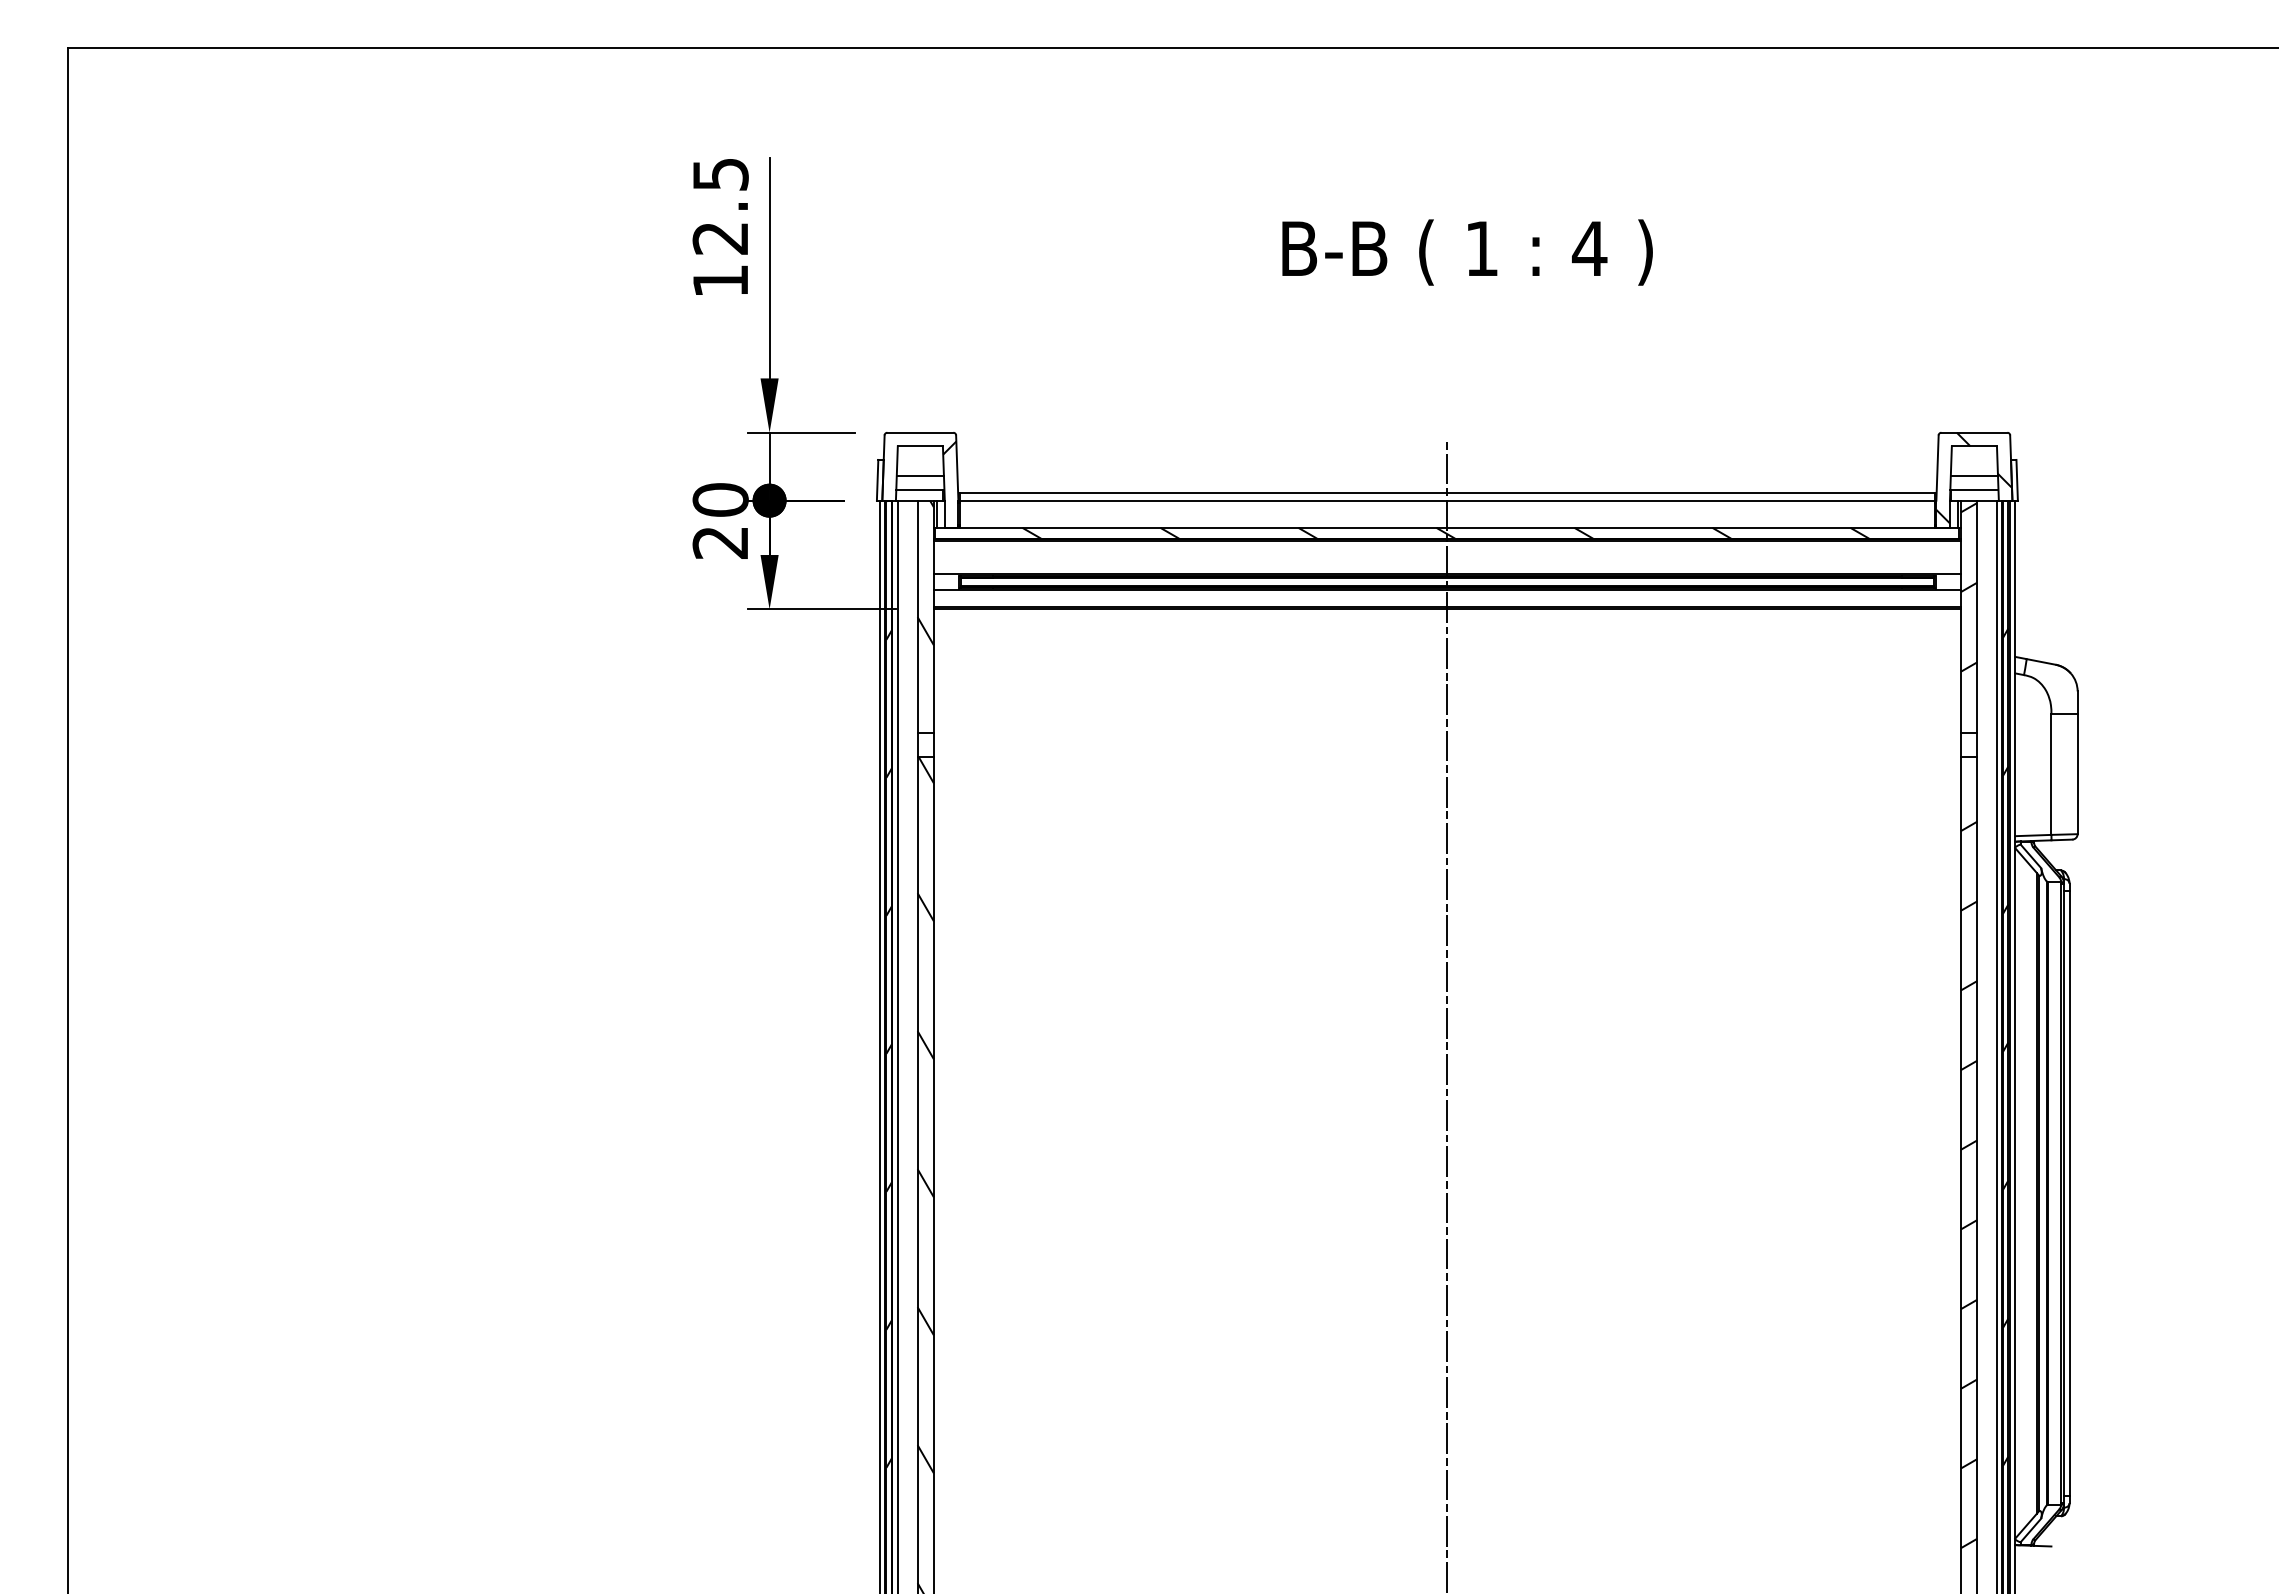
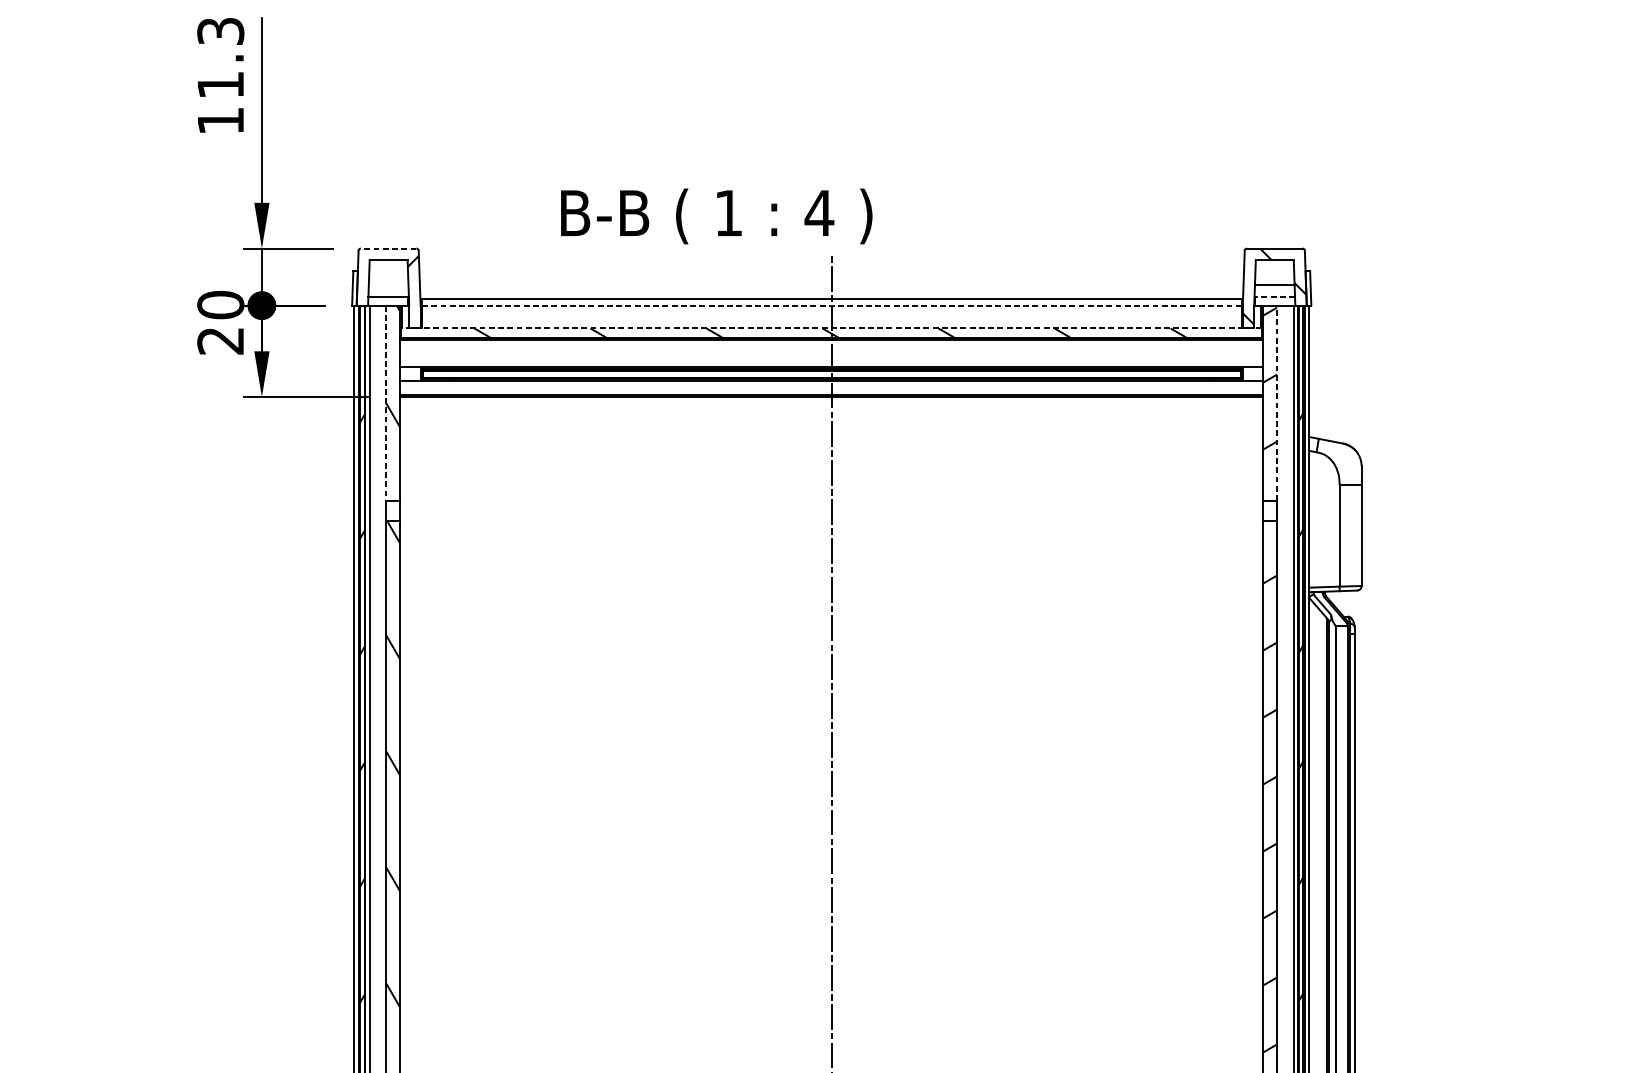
text: (720, 206) -> (220, 58), 12.5 -> 11.3
text: (1467, 252) -> (716, 216), moved
line: (919, 432) -> (387, 248), solid -> dashed
line: (919, 476) -> (387, 285), removed
line: (1973, 489) -> (1274, 296), solid -> dashed
line: (1447, 500) -> (831, 305), solid -> dashed
line: (1446, 527) -> (830, 328), solid -> dashed
line: (1977, 616) -> (1277, 403), solid -> dashed
line: (917, 617) -> (386, 403), solid -> dashed

